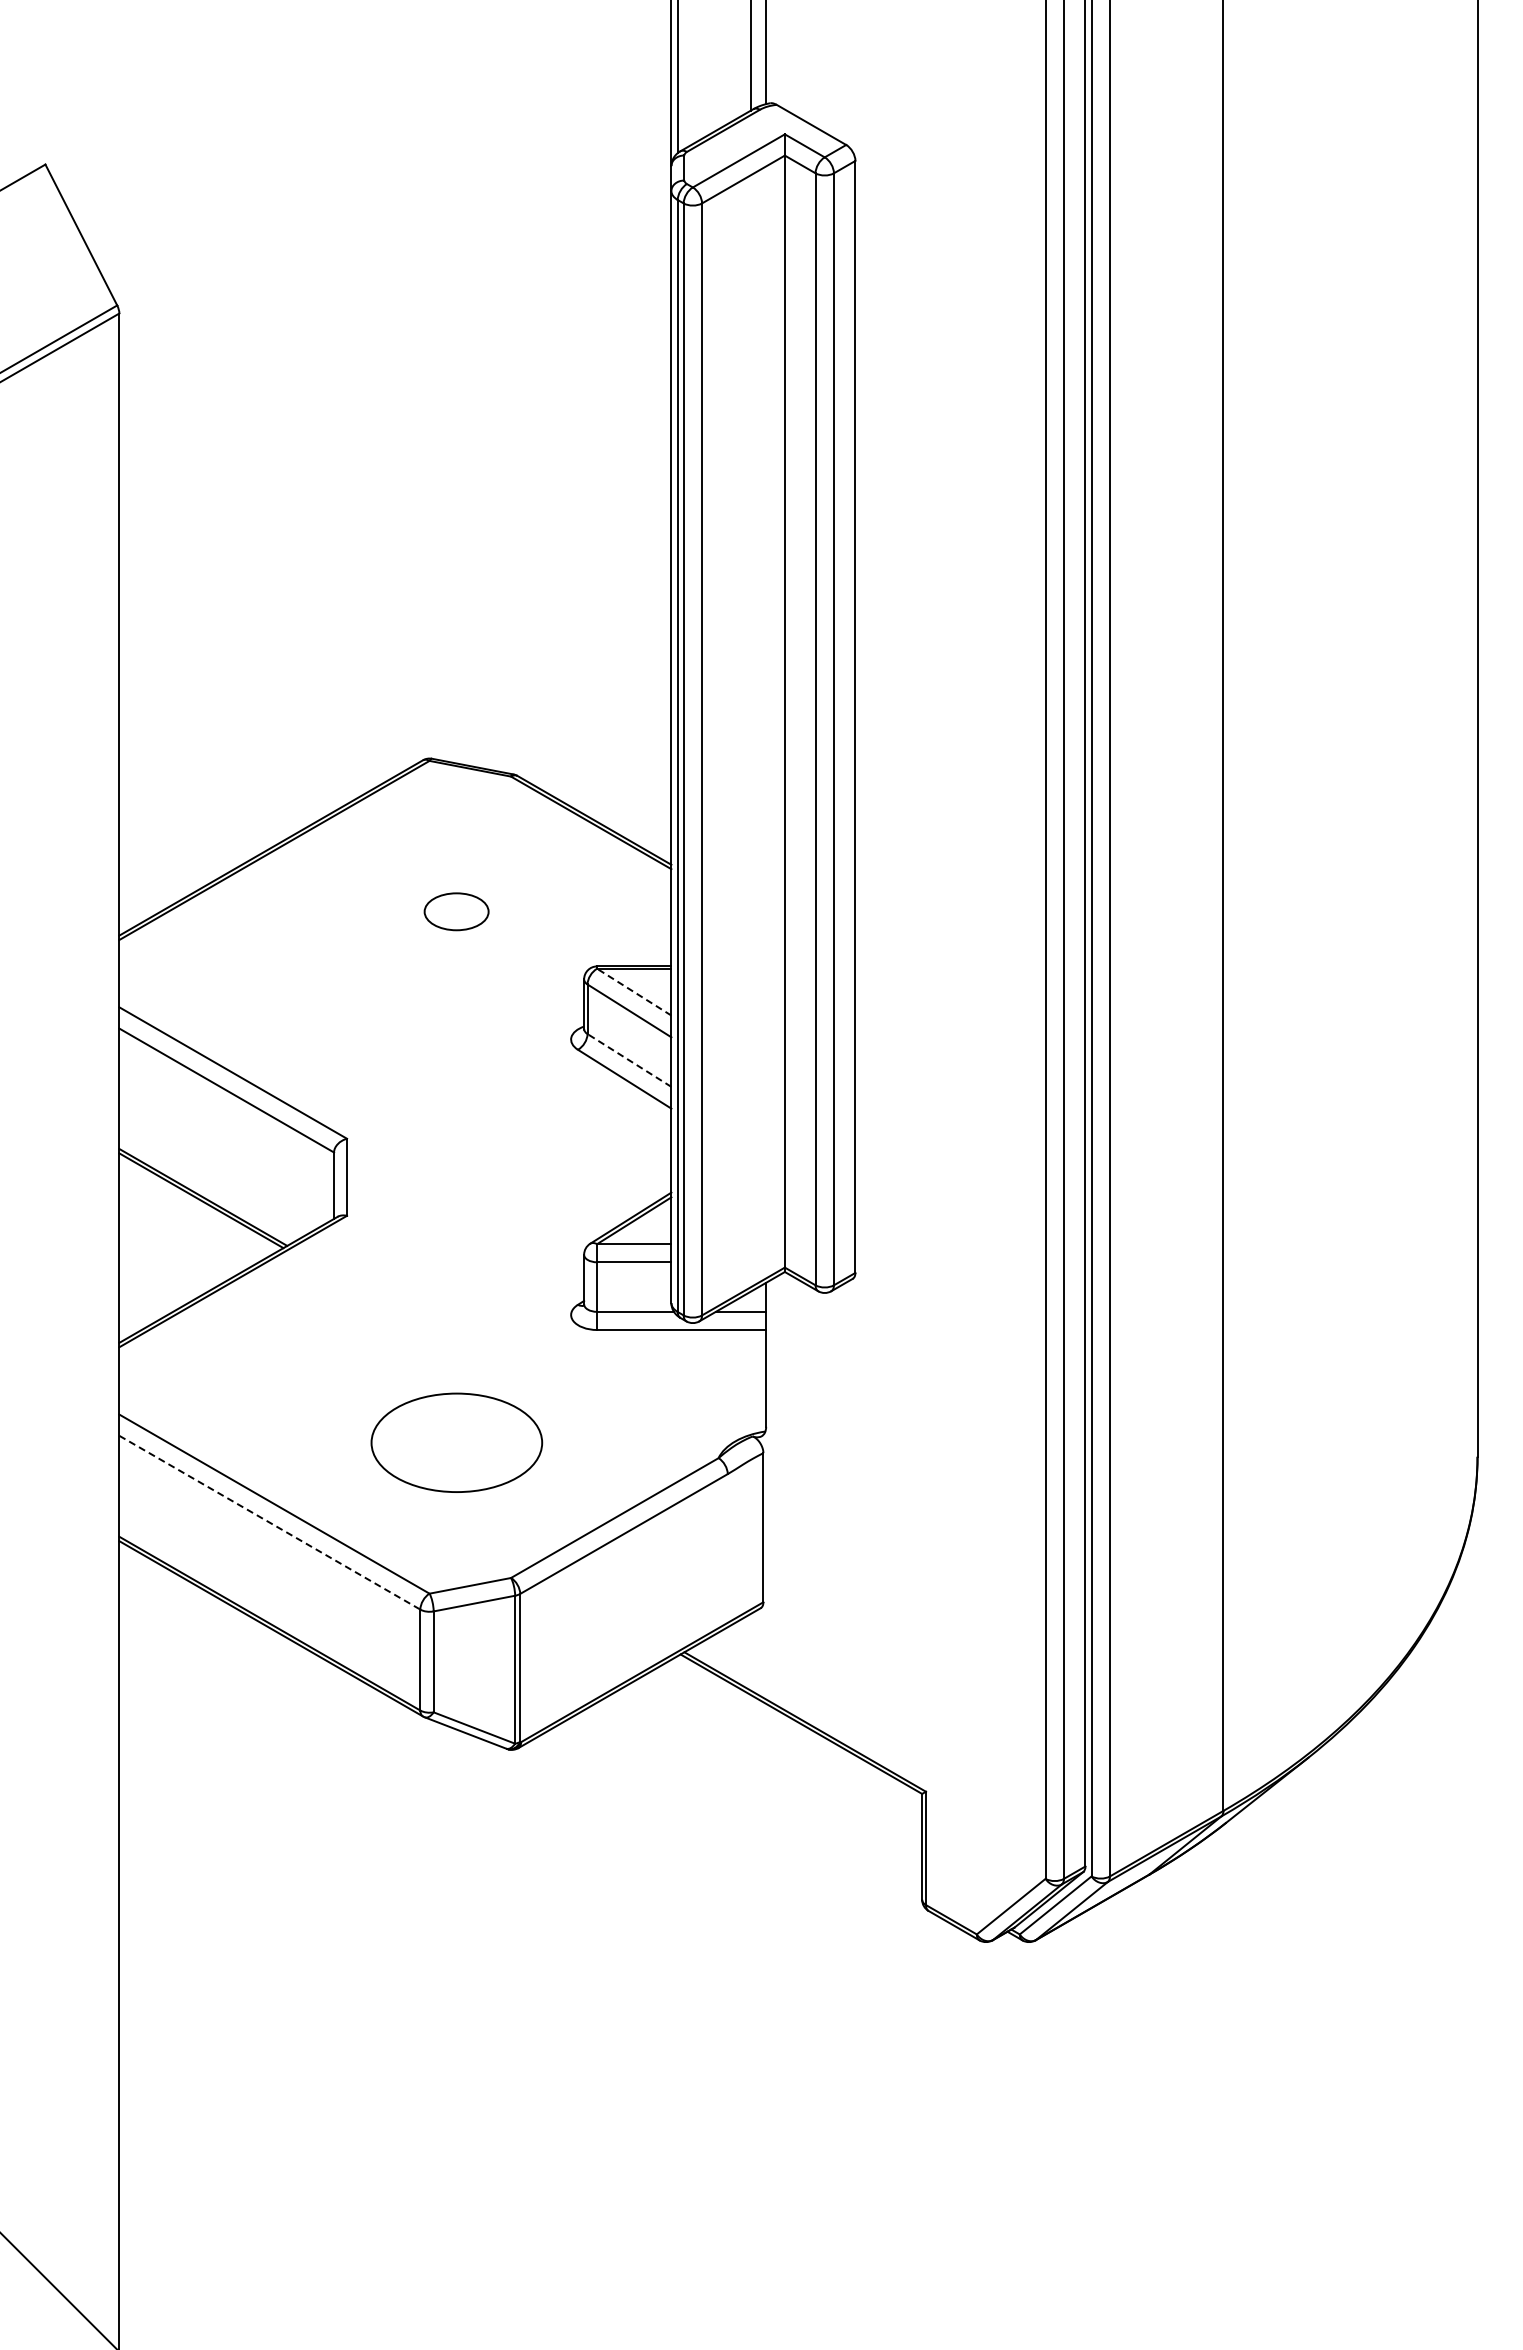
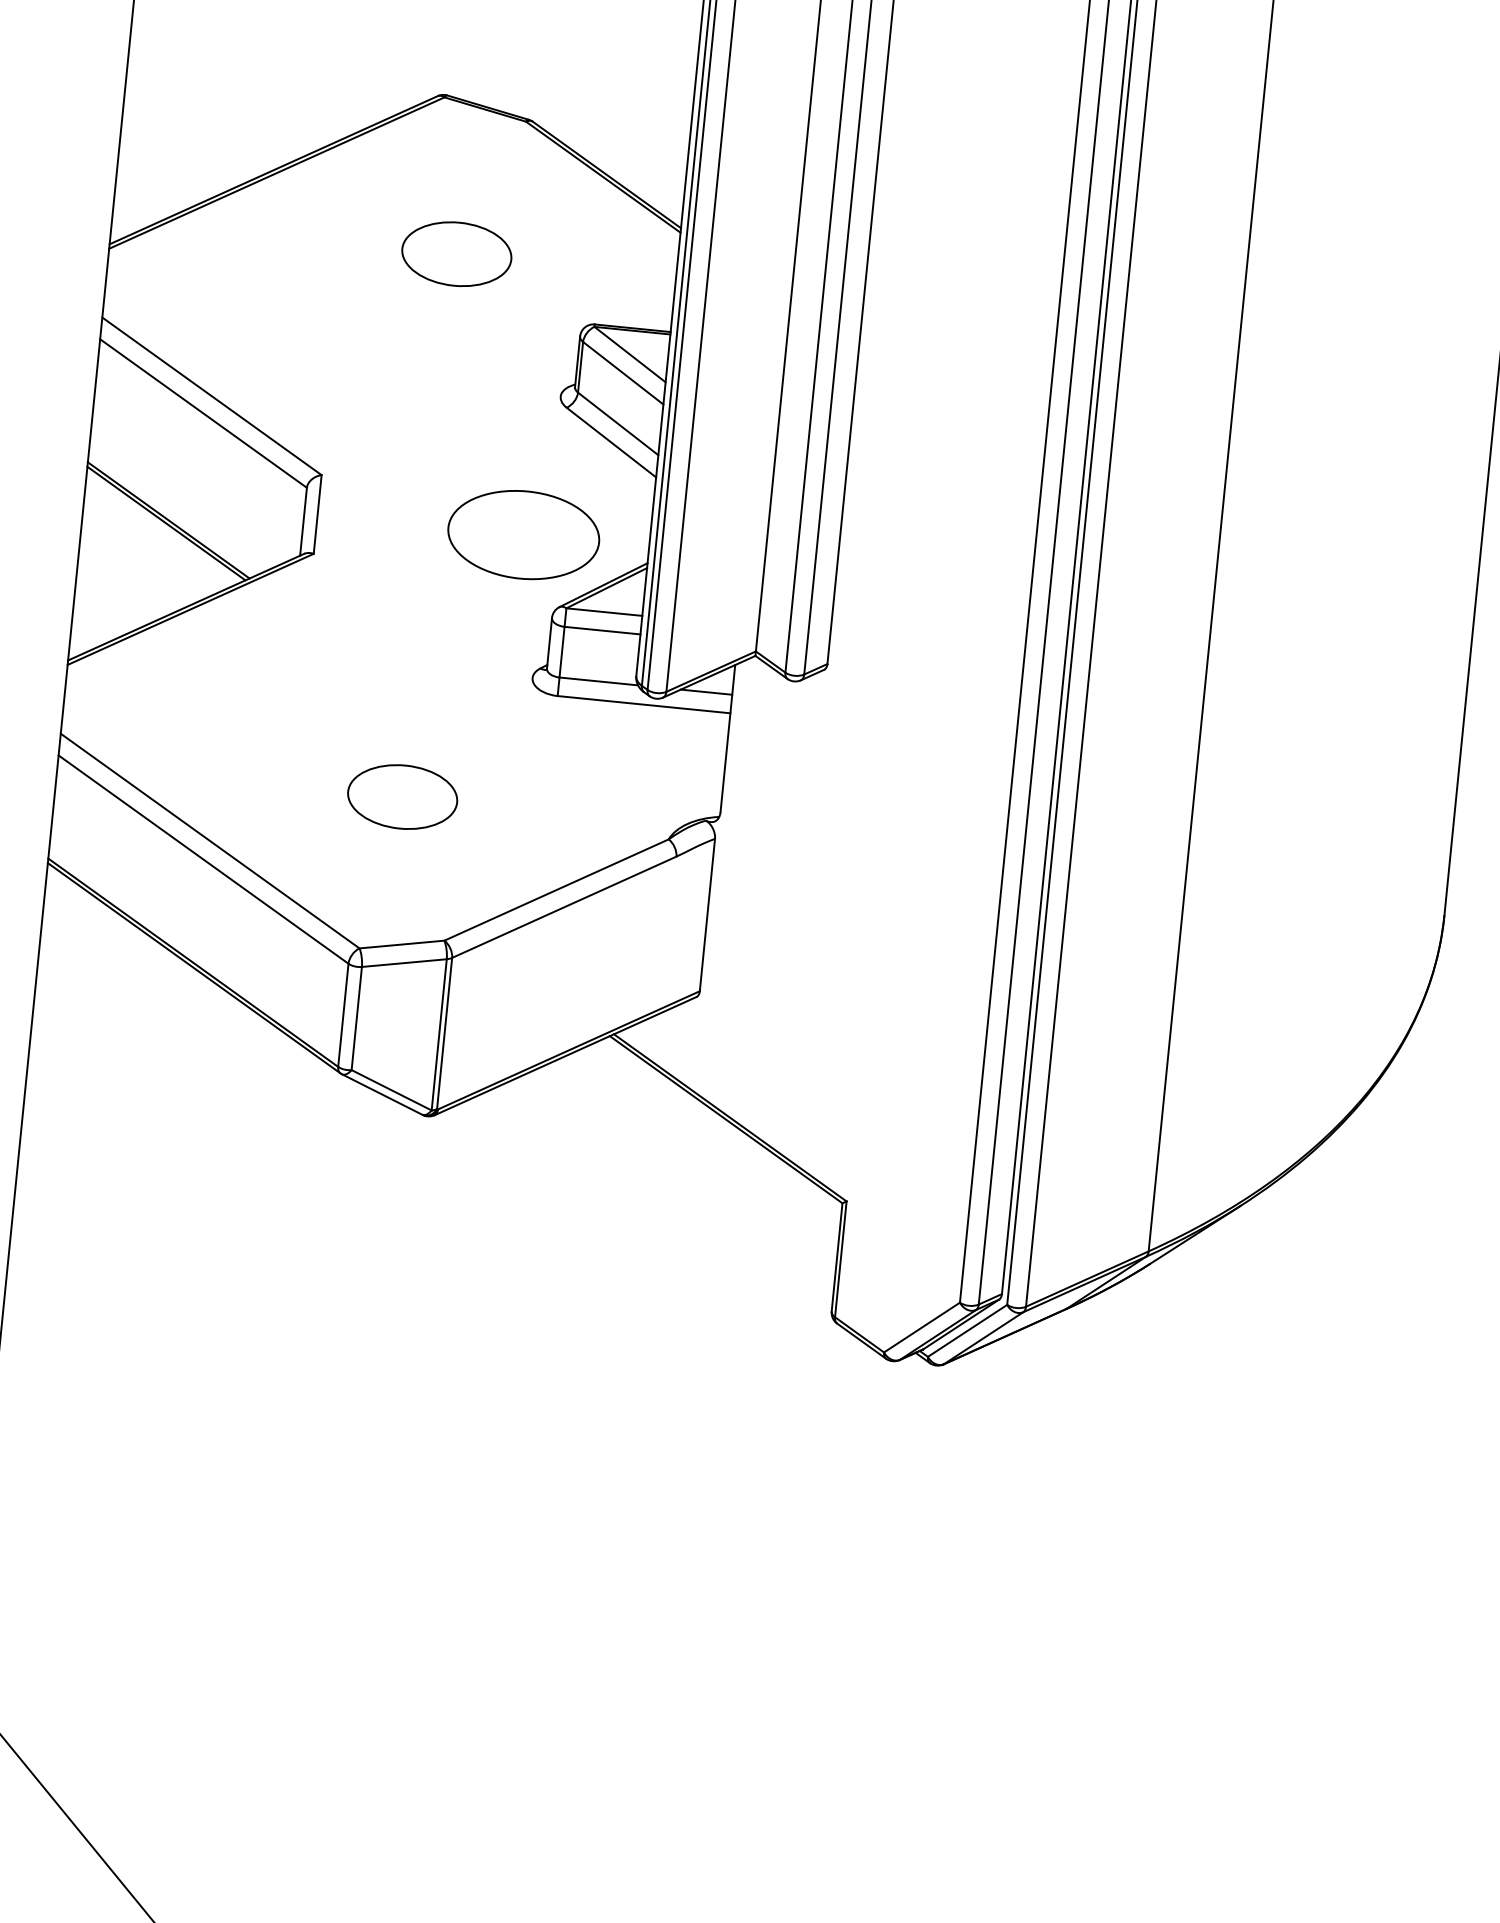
part: (456, 911) -> (456, 254), size x1.67
line: (634, 992) -> (630, 354), dashed -> solid
line: (629, 1060) -> (618, 423), dashed -> solid
part: (548, 1176) -> (523, 534), added
part: (456, 1442) -> (402, 796), size x0.62
line: (269, 1522) -> (203, 859), dashed -> solid

